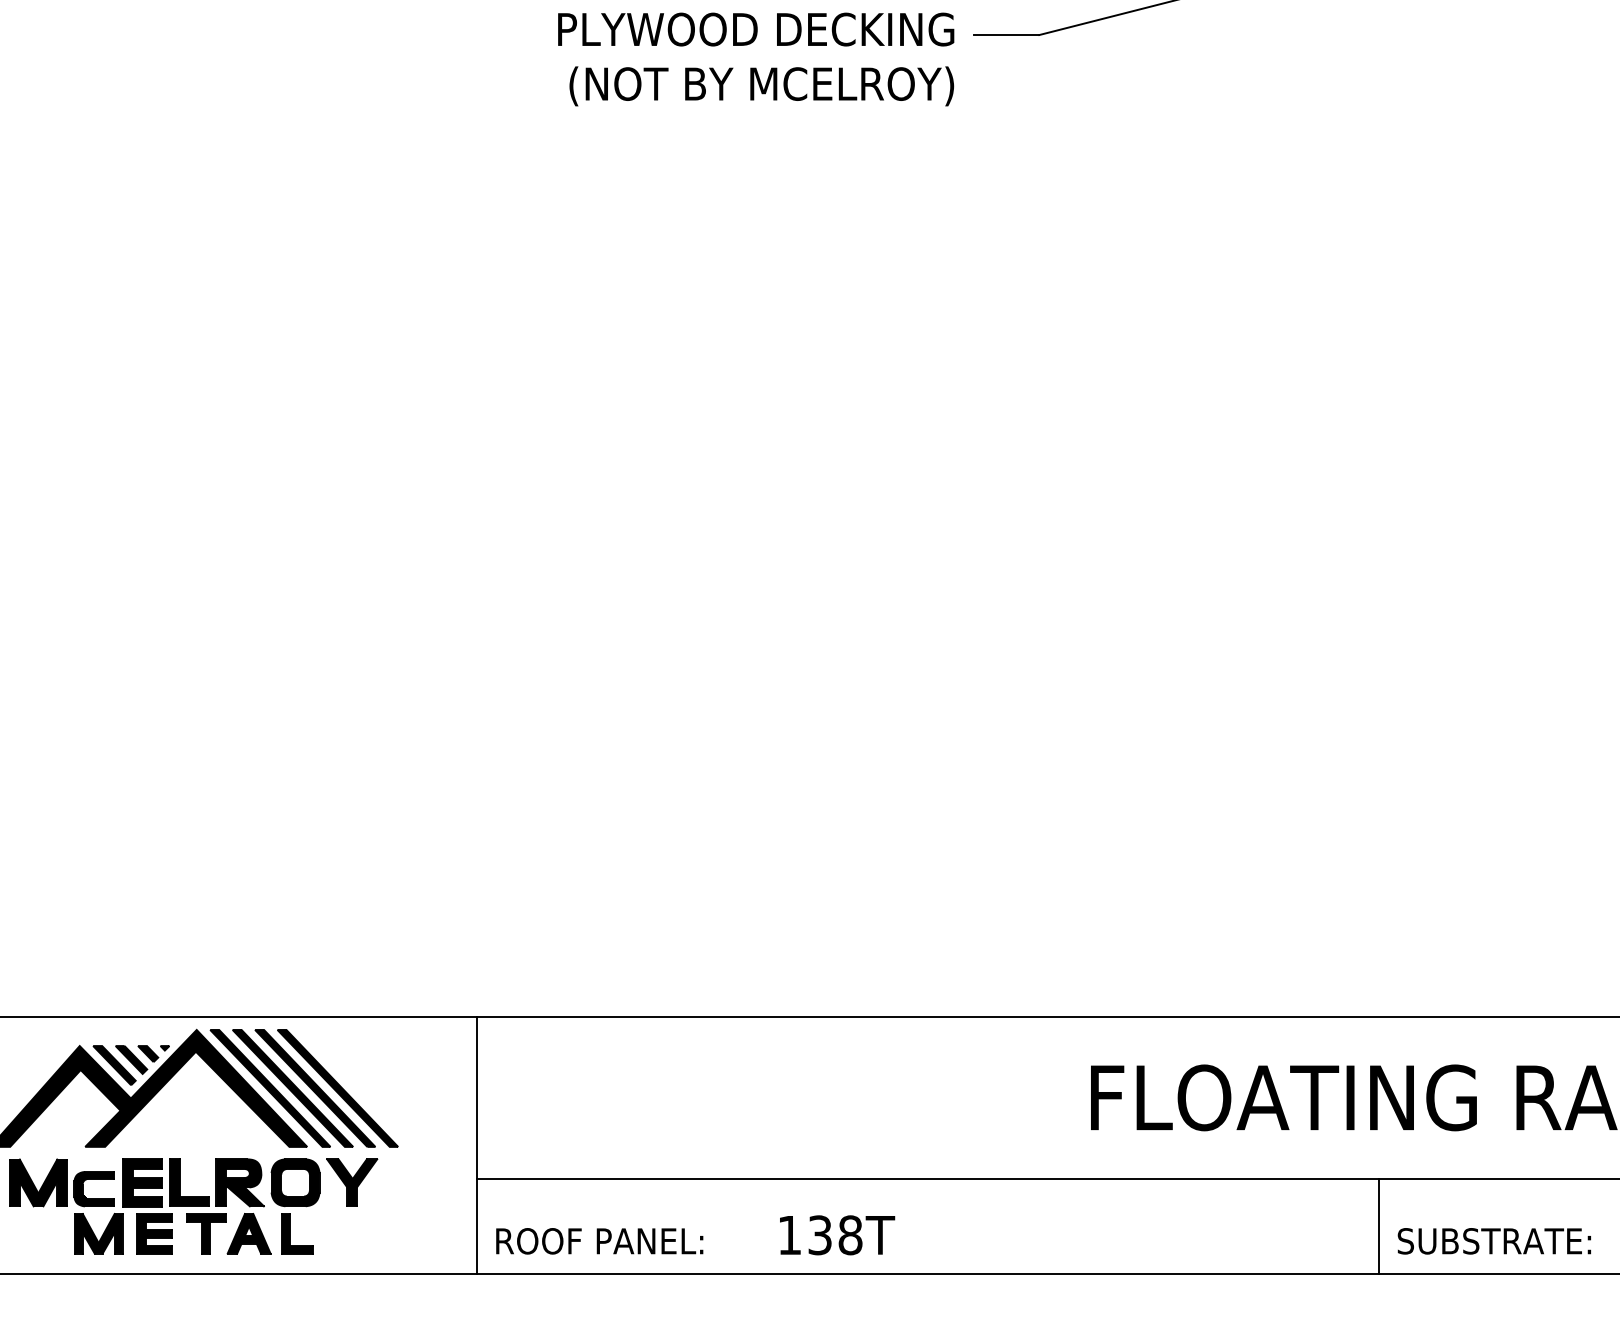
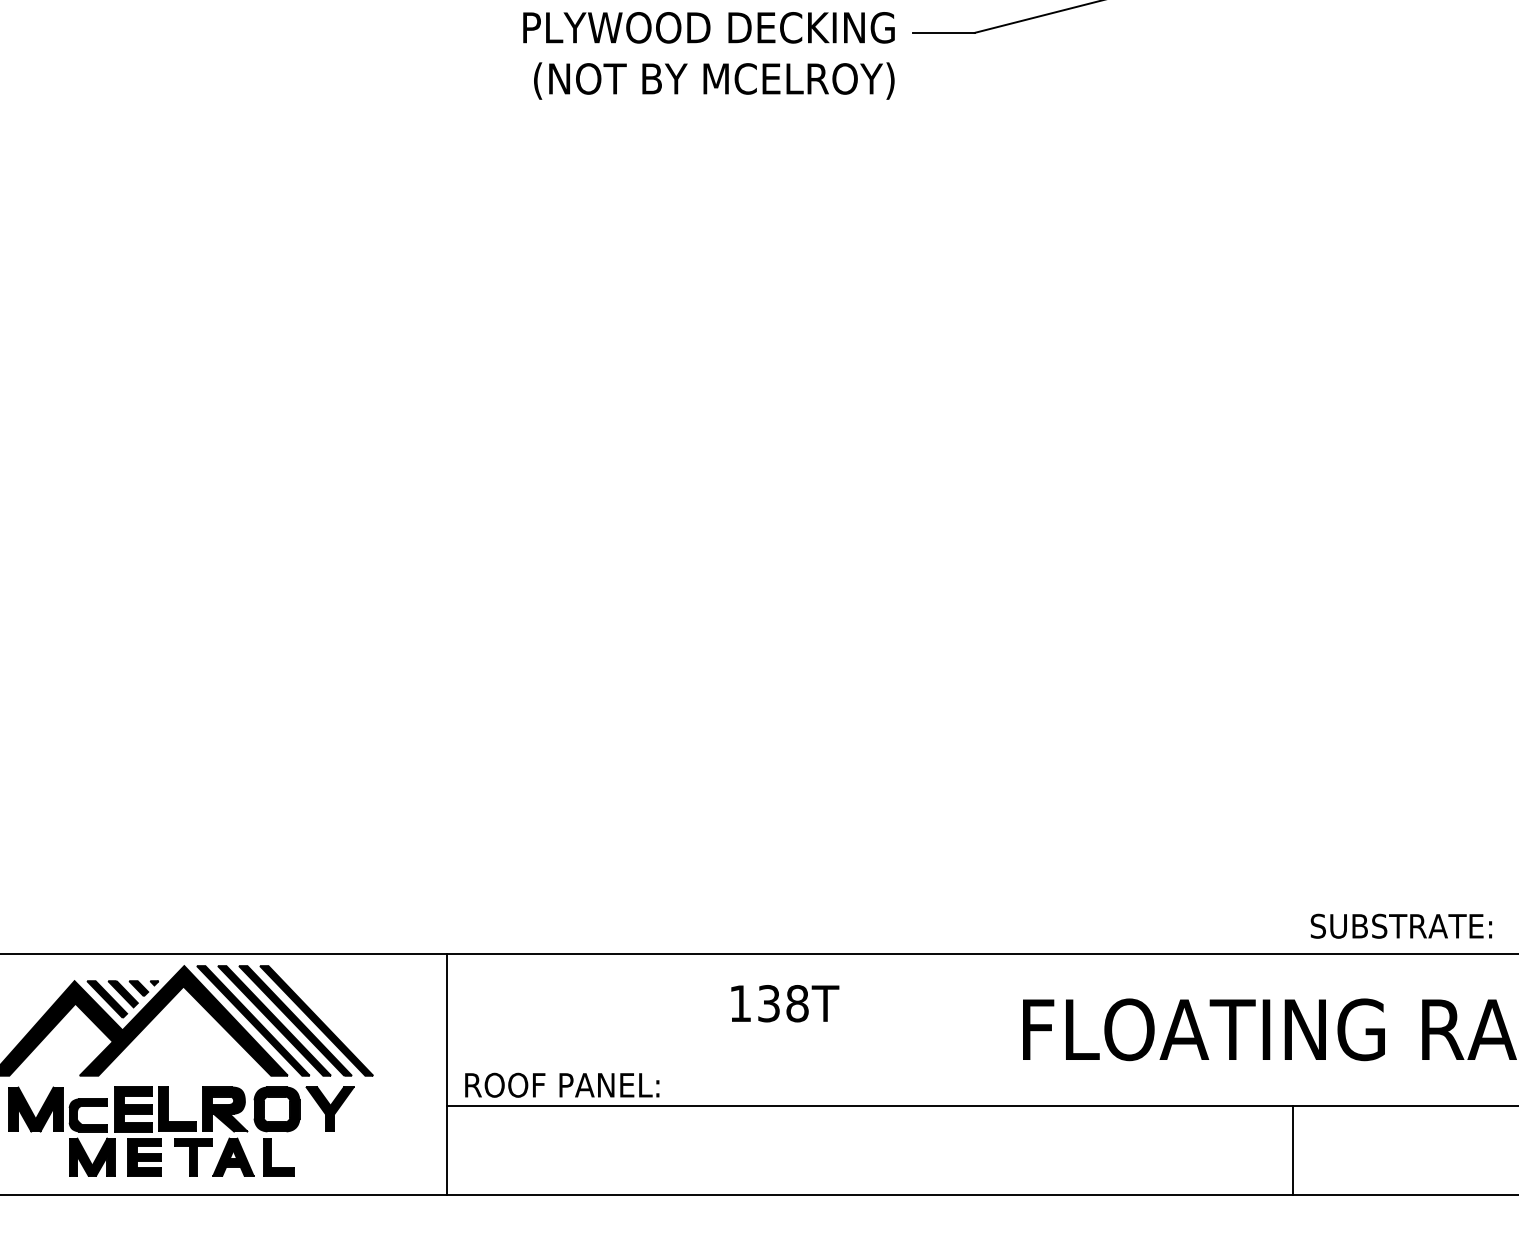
text: (837, 1235) -> (785, 1003), moved
text: (599, 1240) -> (562, 1084), moved
text: (1493, 1240) -> (1400, 925), moved

